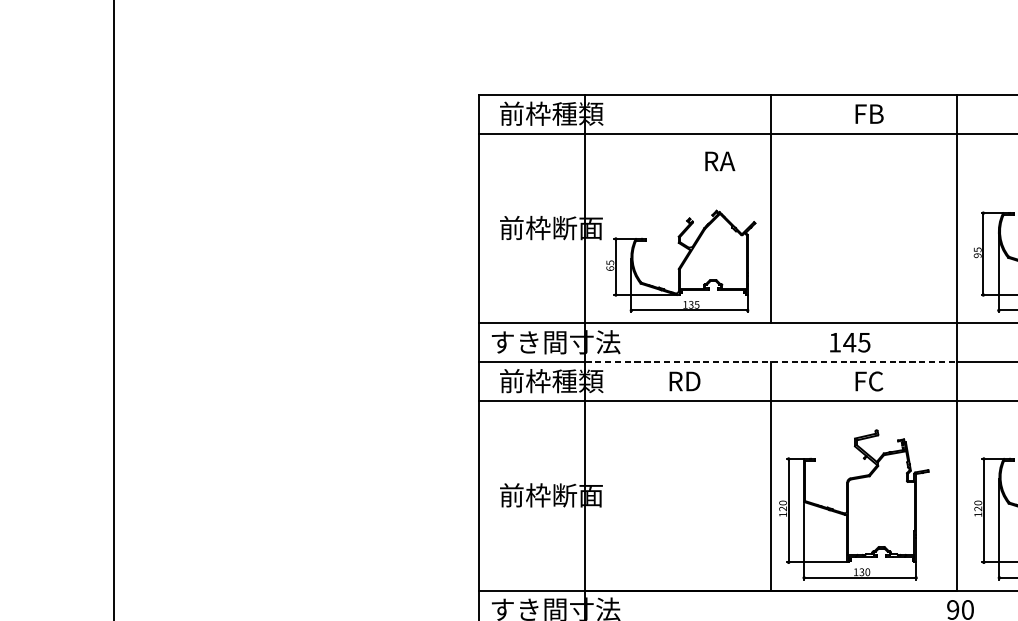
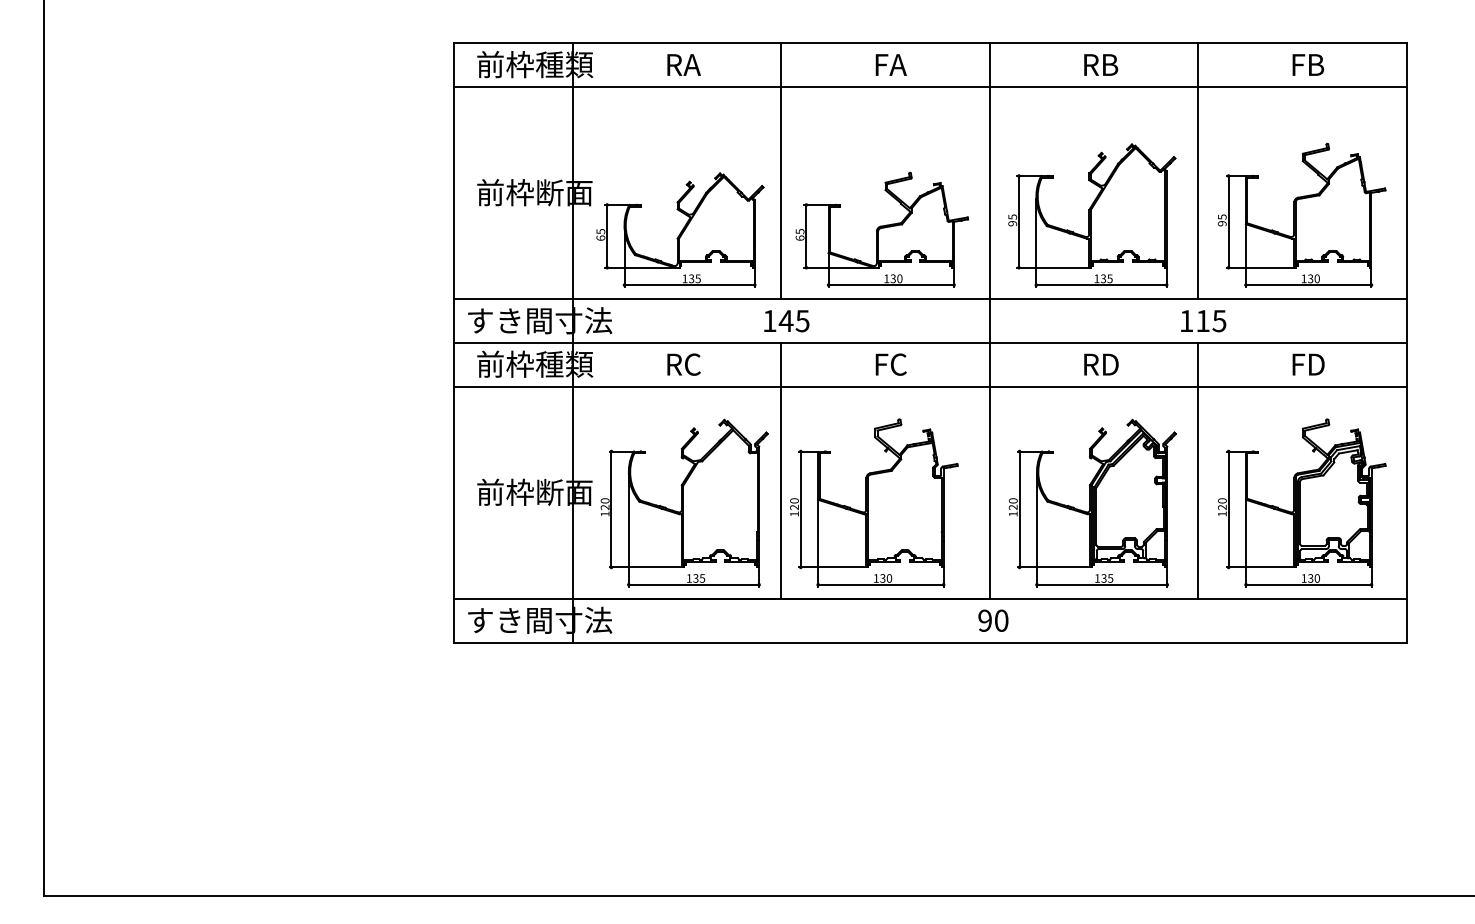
text: (875, 113) -> (898, 64), FB -> FA
text: (719, 160) -> (683, 64), moved
part: (861, 260) -> (882, 229), added
text: (849, 342) -> (786, 321), moved
line: (771, 362) -> (781, 343), dashed -> solid
text: (692, 381) -> (693, 364), RD -> RC
part: (684, 504) -> (684, 502), added

